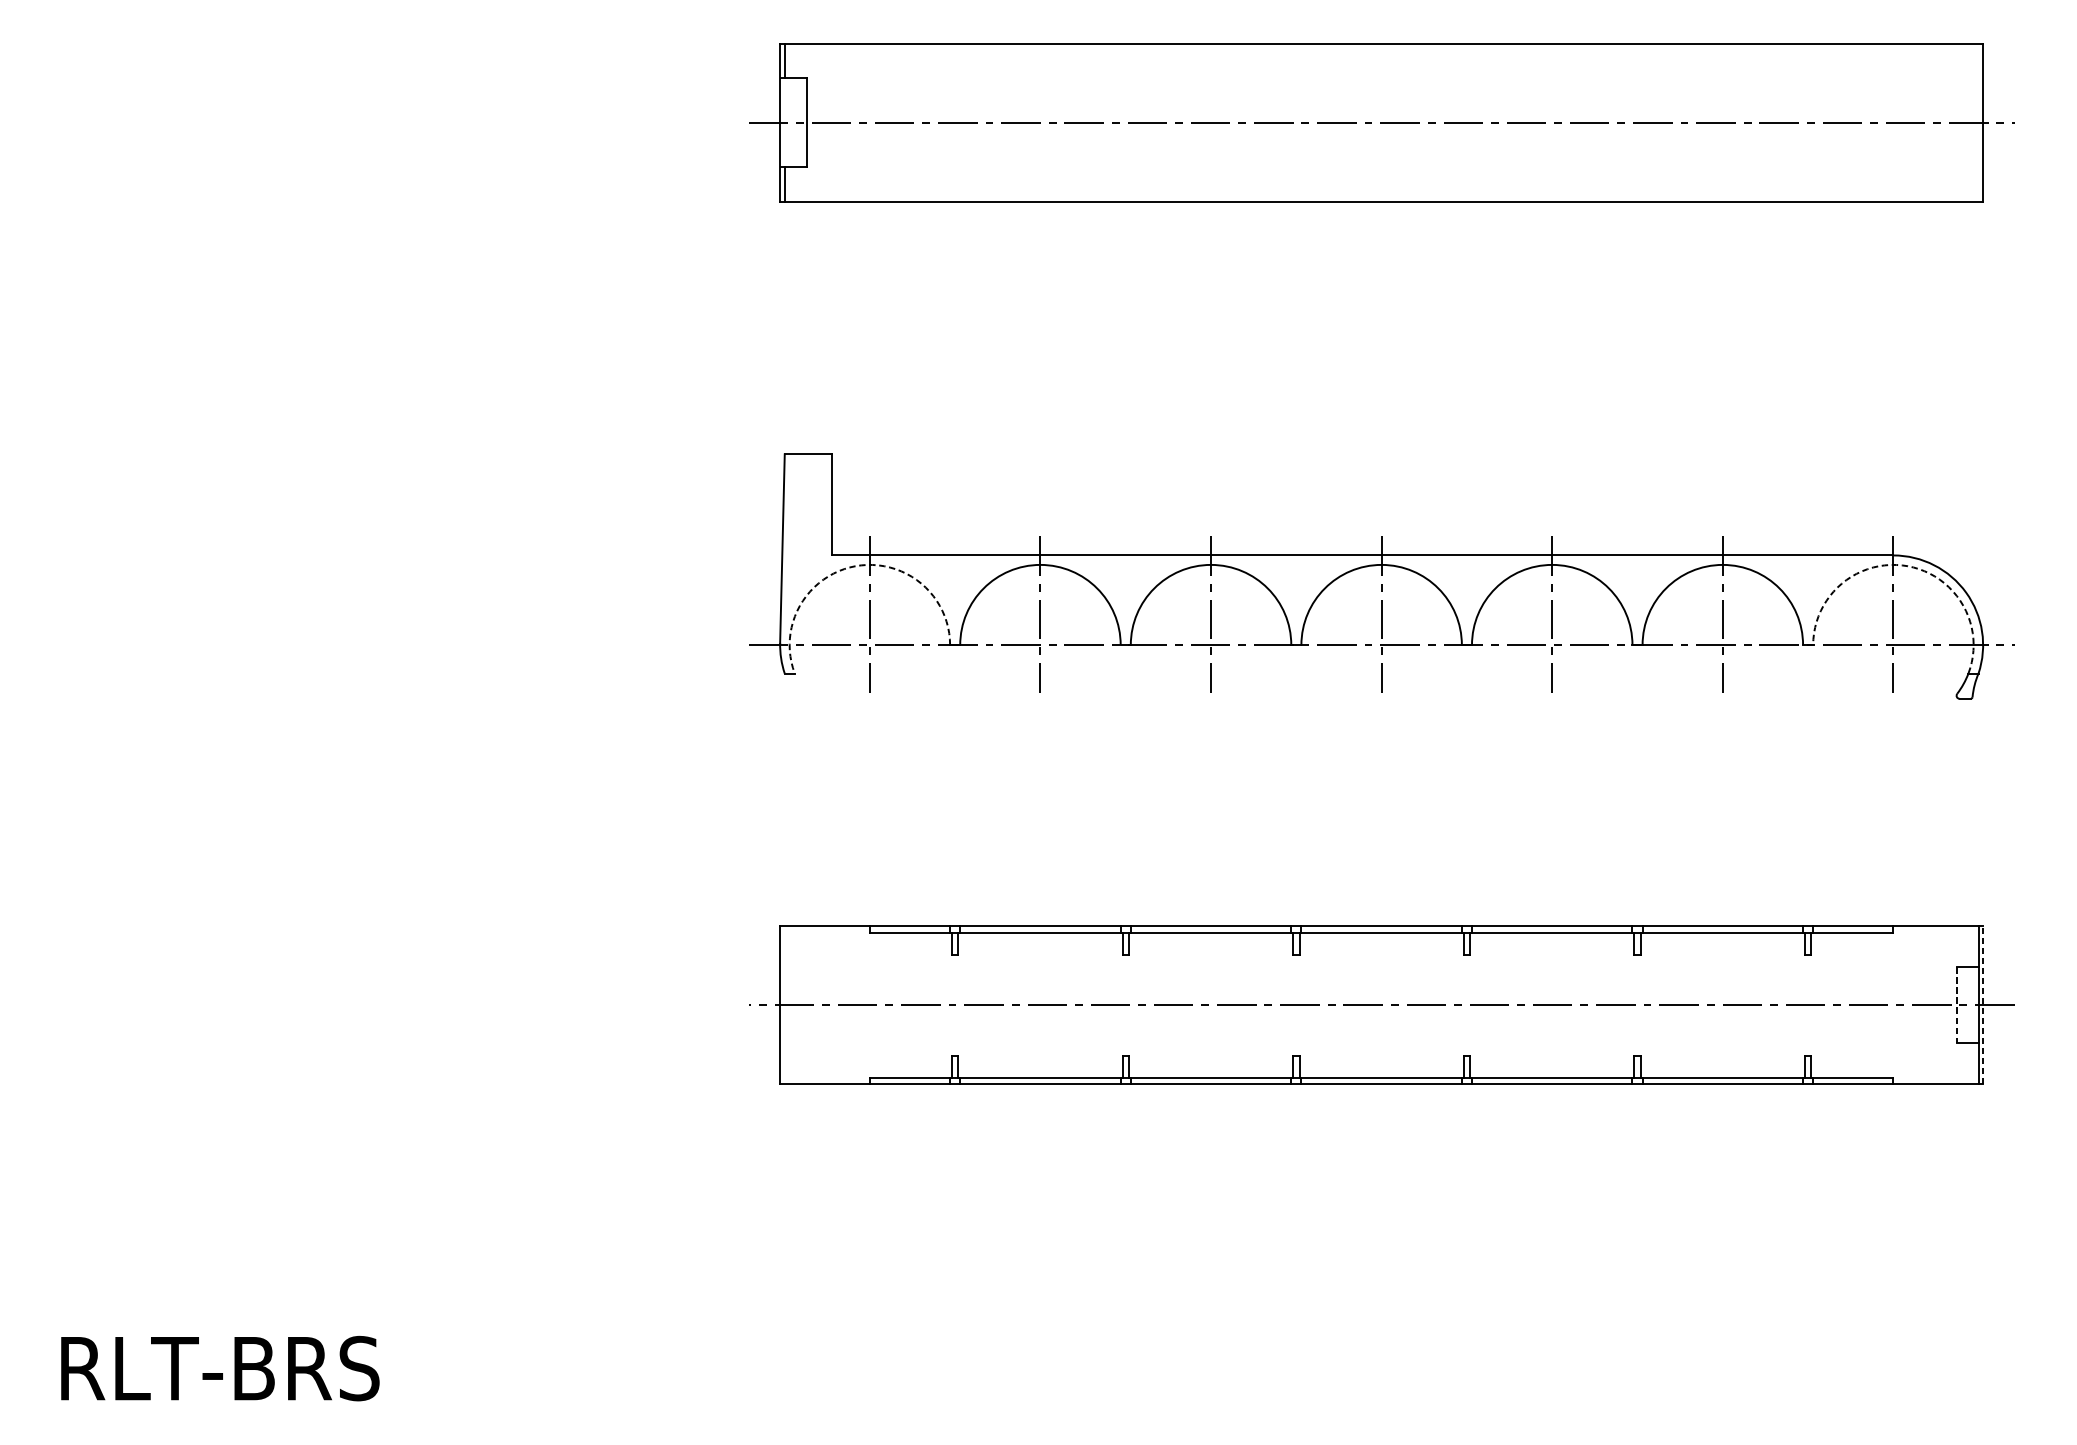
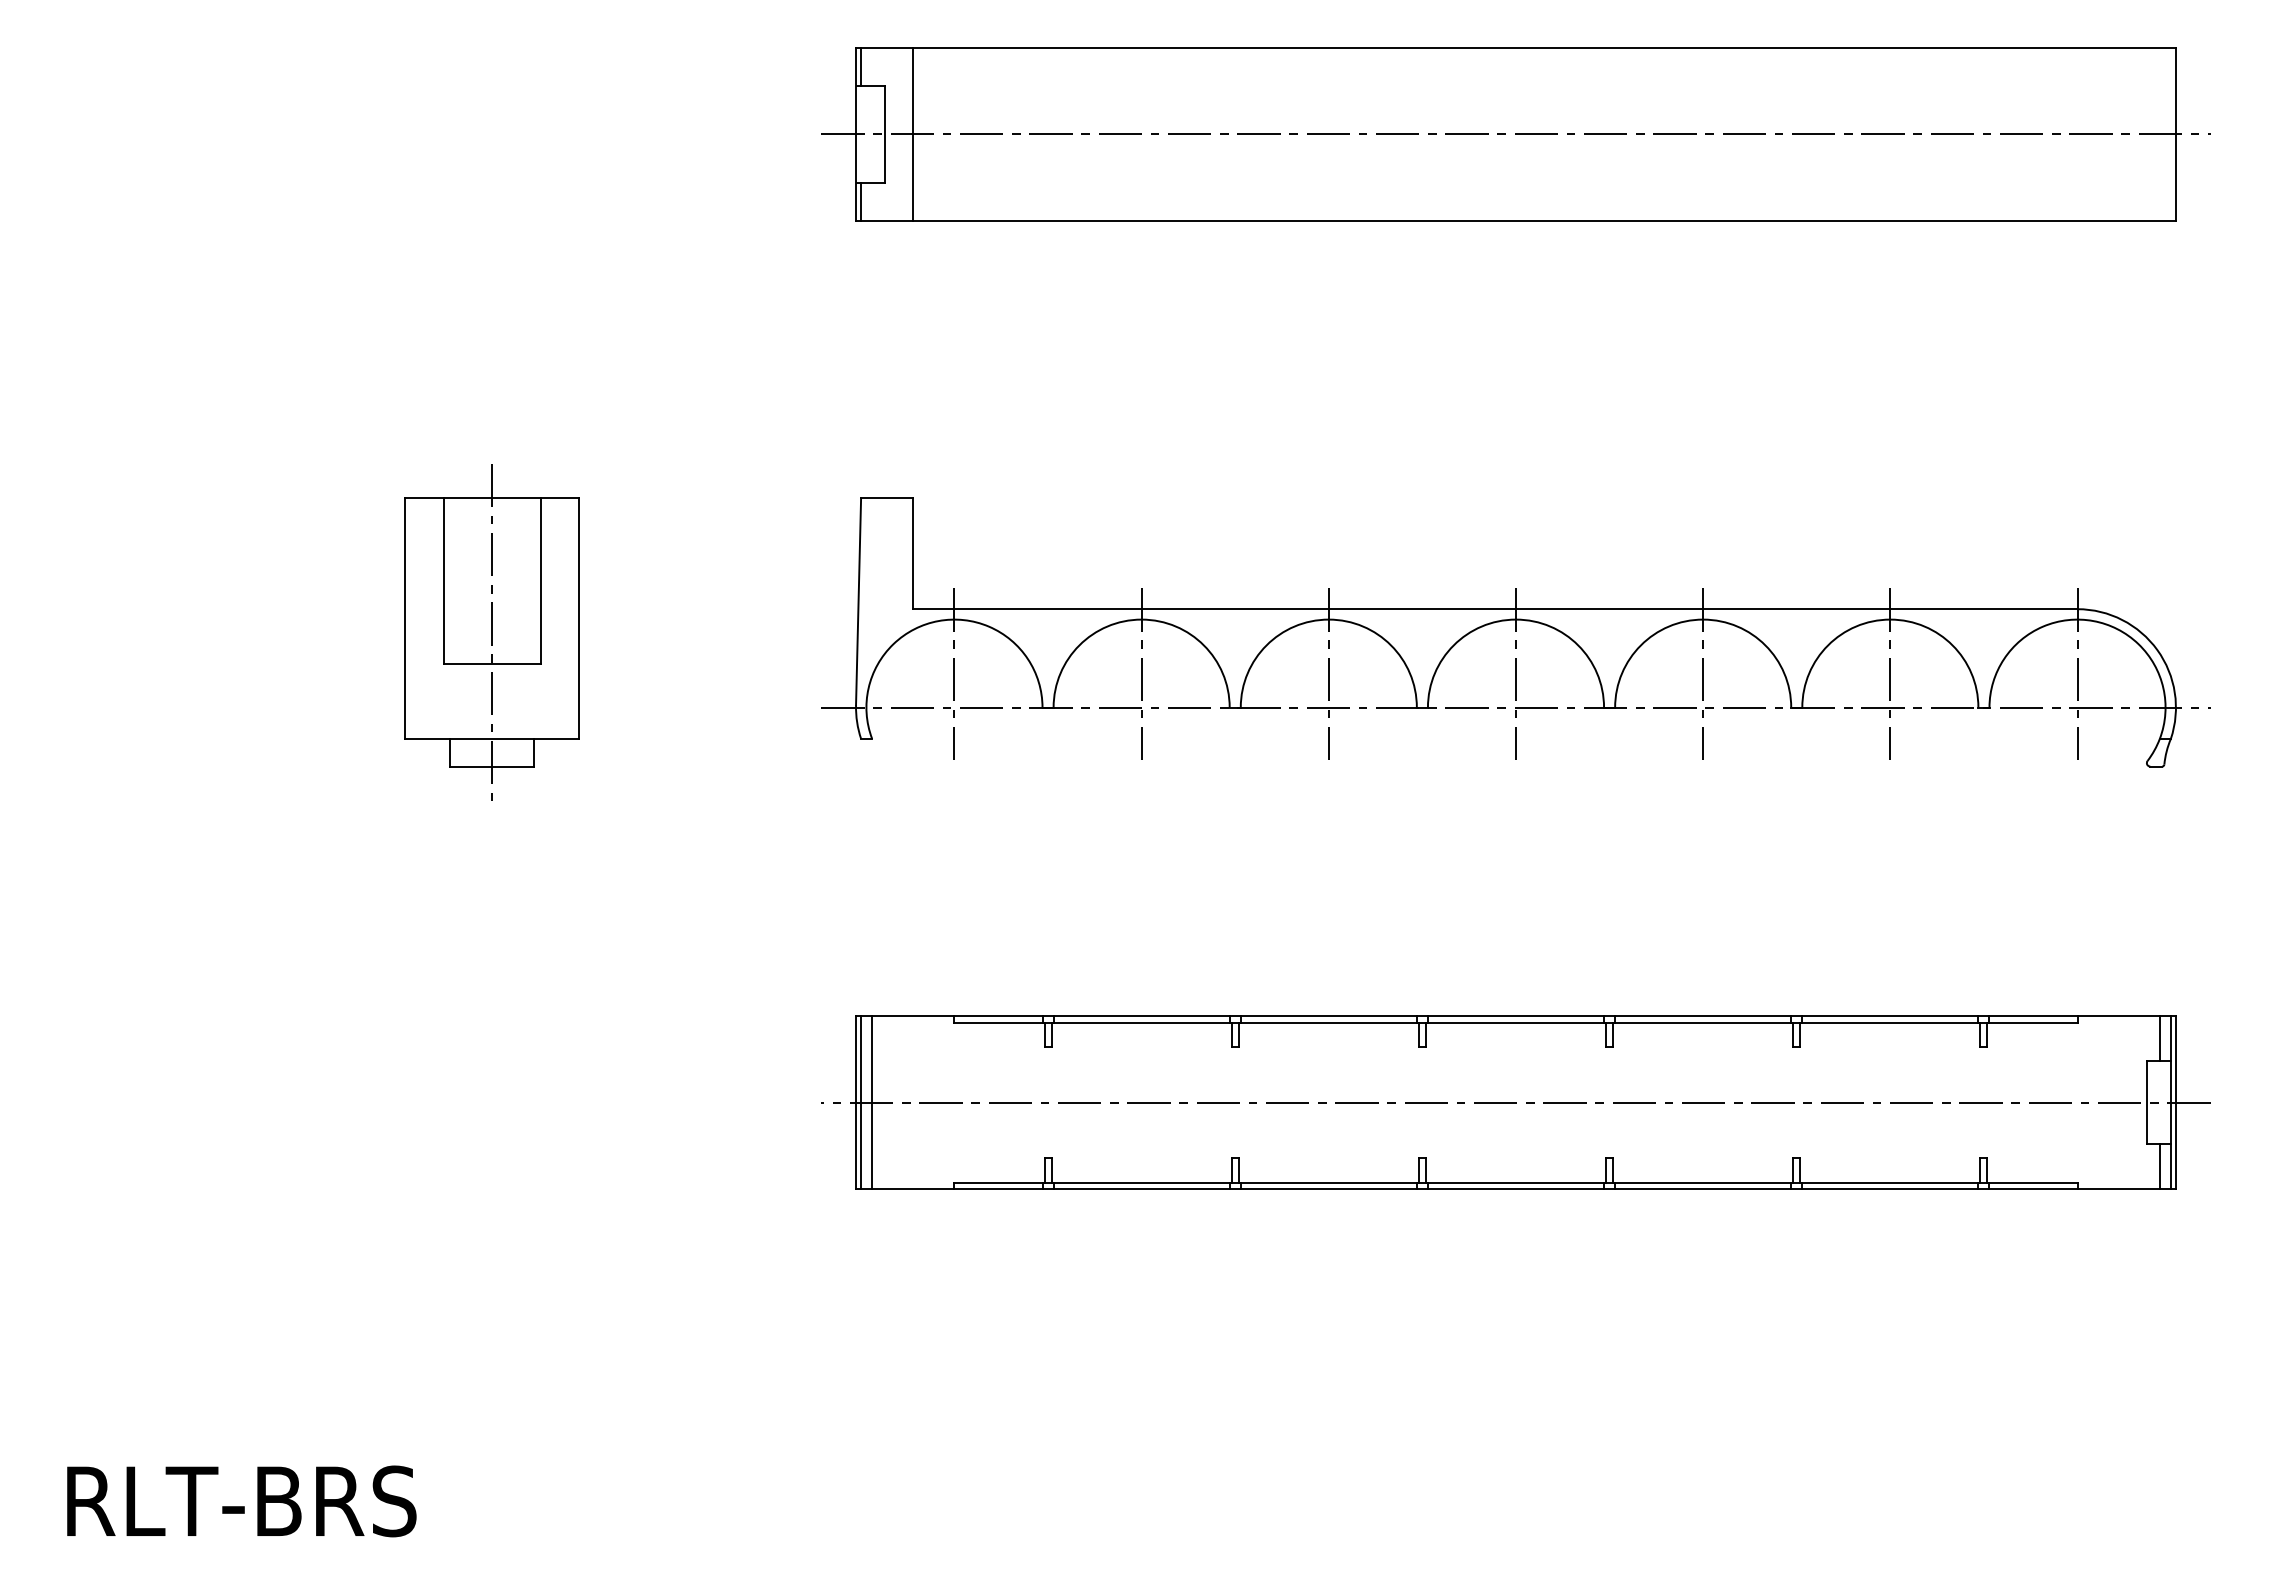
line: (831, 122) -> (912, 134), added
arc: (855, 566) -> (938, 621), dashed -> solid
arc: (1907, 566) -> (2093, 621), dashed -> solid
part: (447, 576) -> (491, 632), added
line: (1968, 946) -> (2159, 1038), added
line: (785, 1005) -> (861, 1102), added
line: (795, 1005) -> (872, 1102), added
line: (1956, 1005) -> (2146, 1102), dashed -> solid
line: (1982, 1005) -> (2175, 1102), dashed -> solid
line: (1968, 1063) -> (2159, 1166), added

